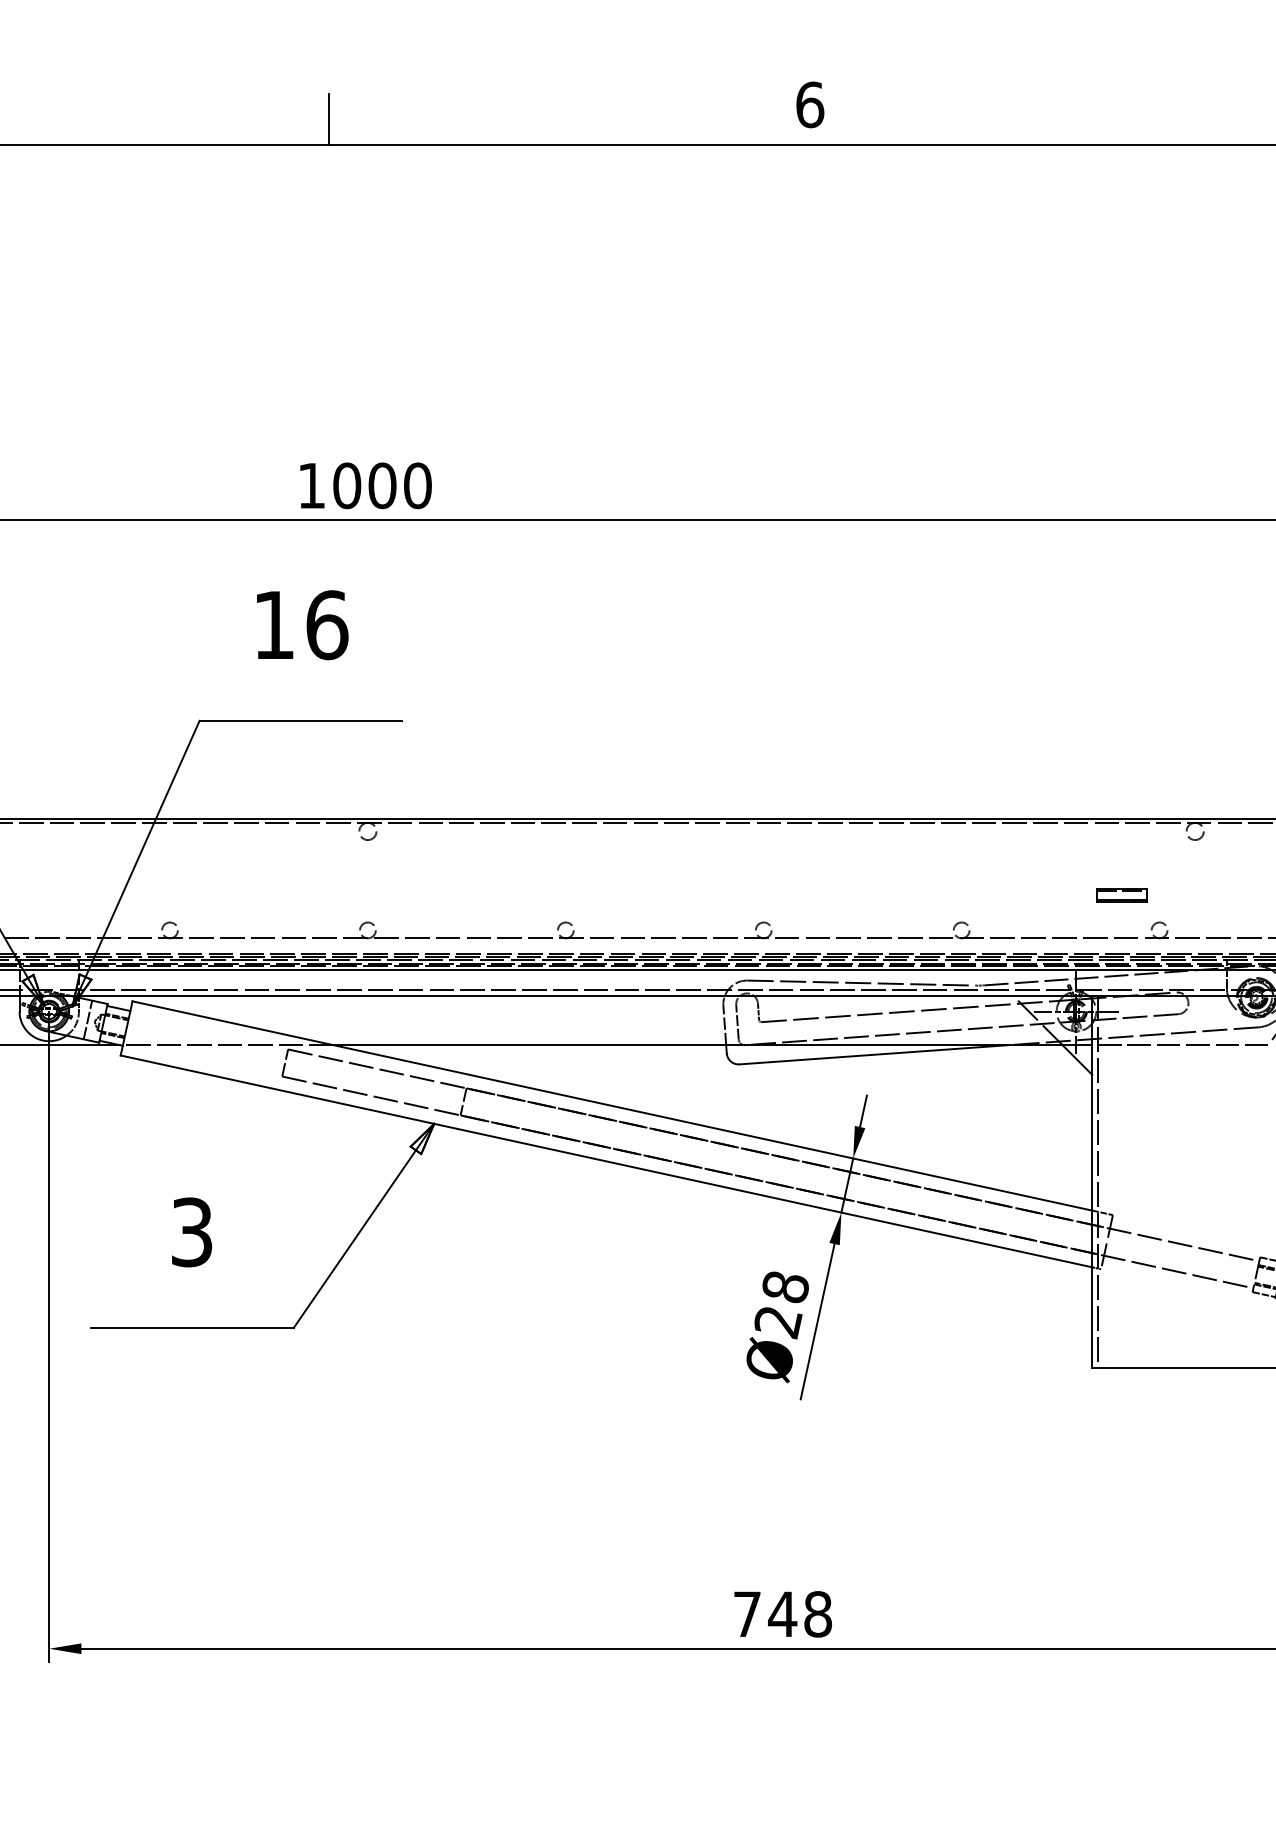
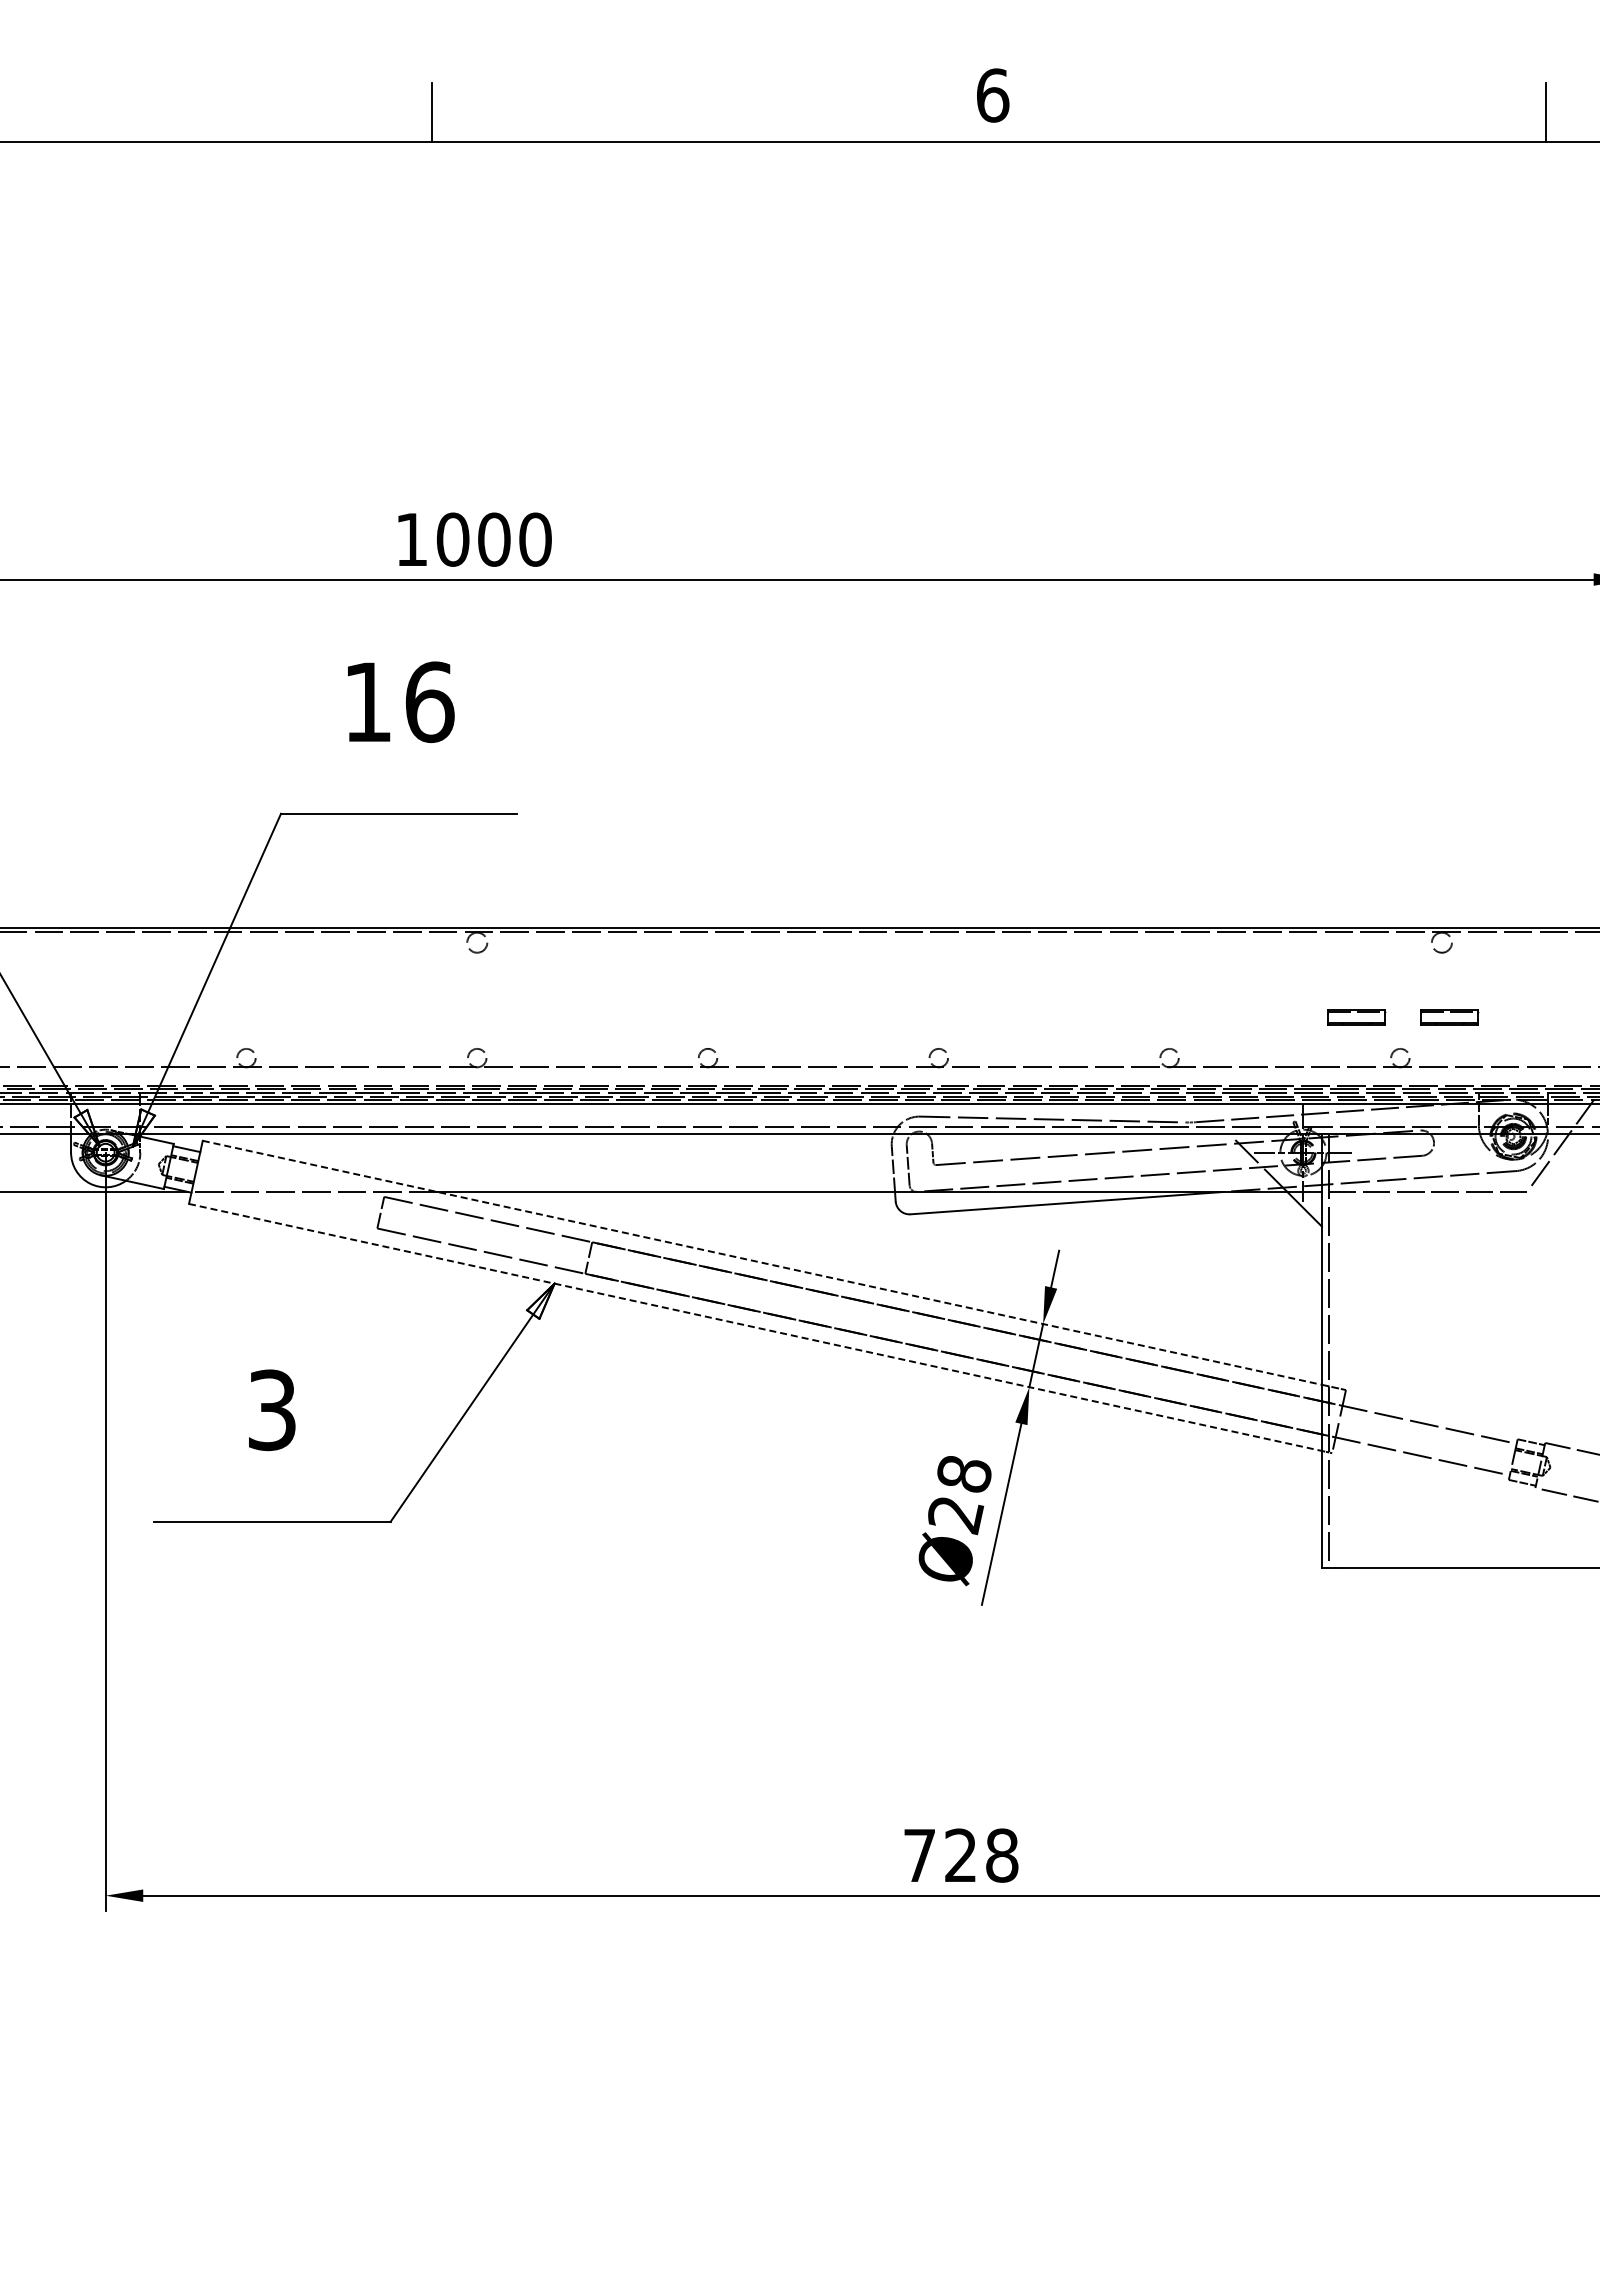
part: (1201, 895) -> (1449, 1017), added
line: (87, 1019) -> (150, 1162), removed
line: (612, 1105) -> (762, 1262), solid -> dashed
line: (606, 1161) -> (755, 1327), solid -> dashed
text: (782, 1613) -> (960, 1854), 748 -> 728

